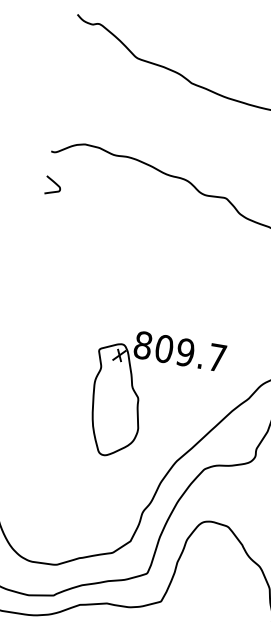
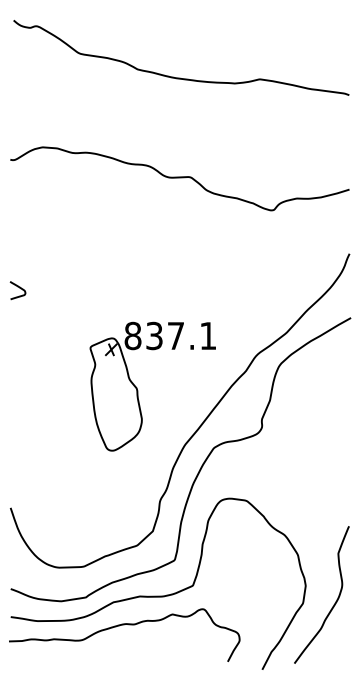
curve: (55, 184) -> (19, 288), moved
text: (191, 352) -> (181, 335), 809.7 -> 837.1

